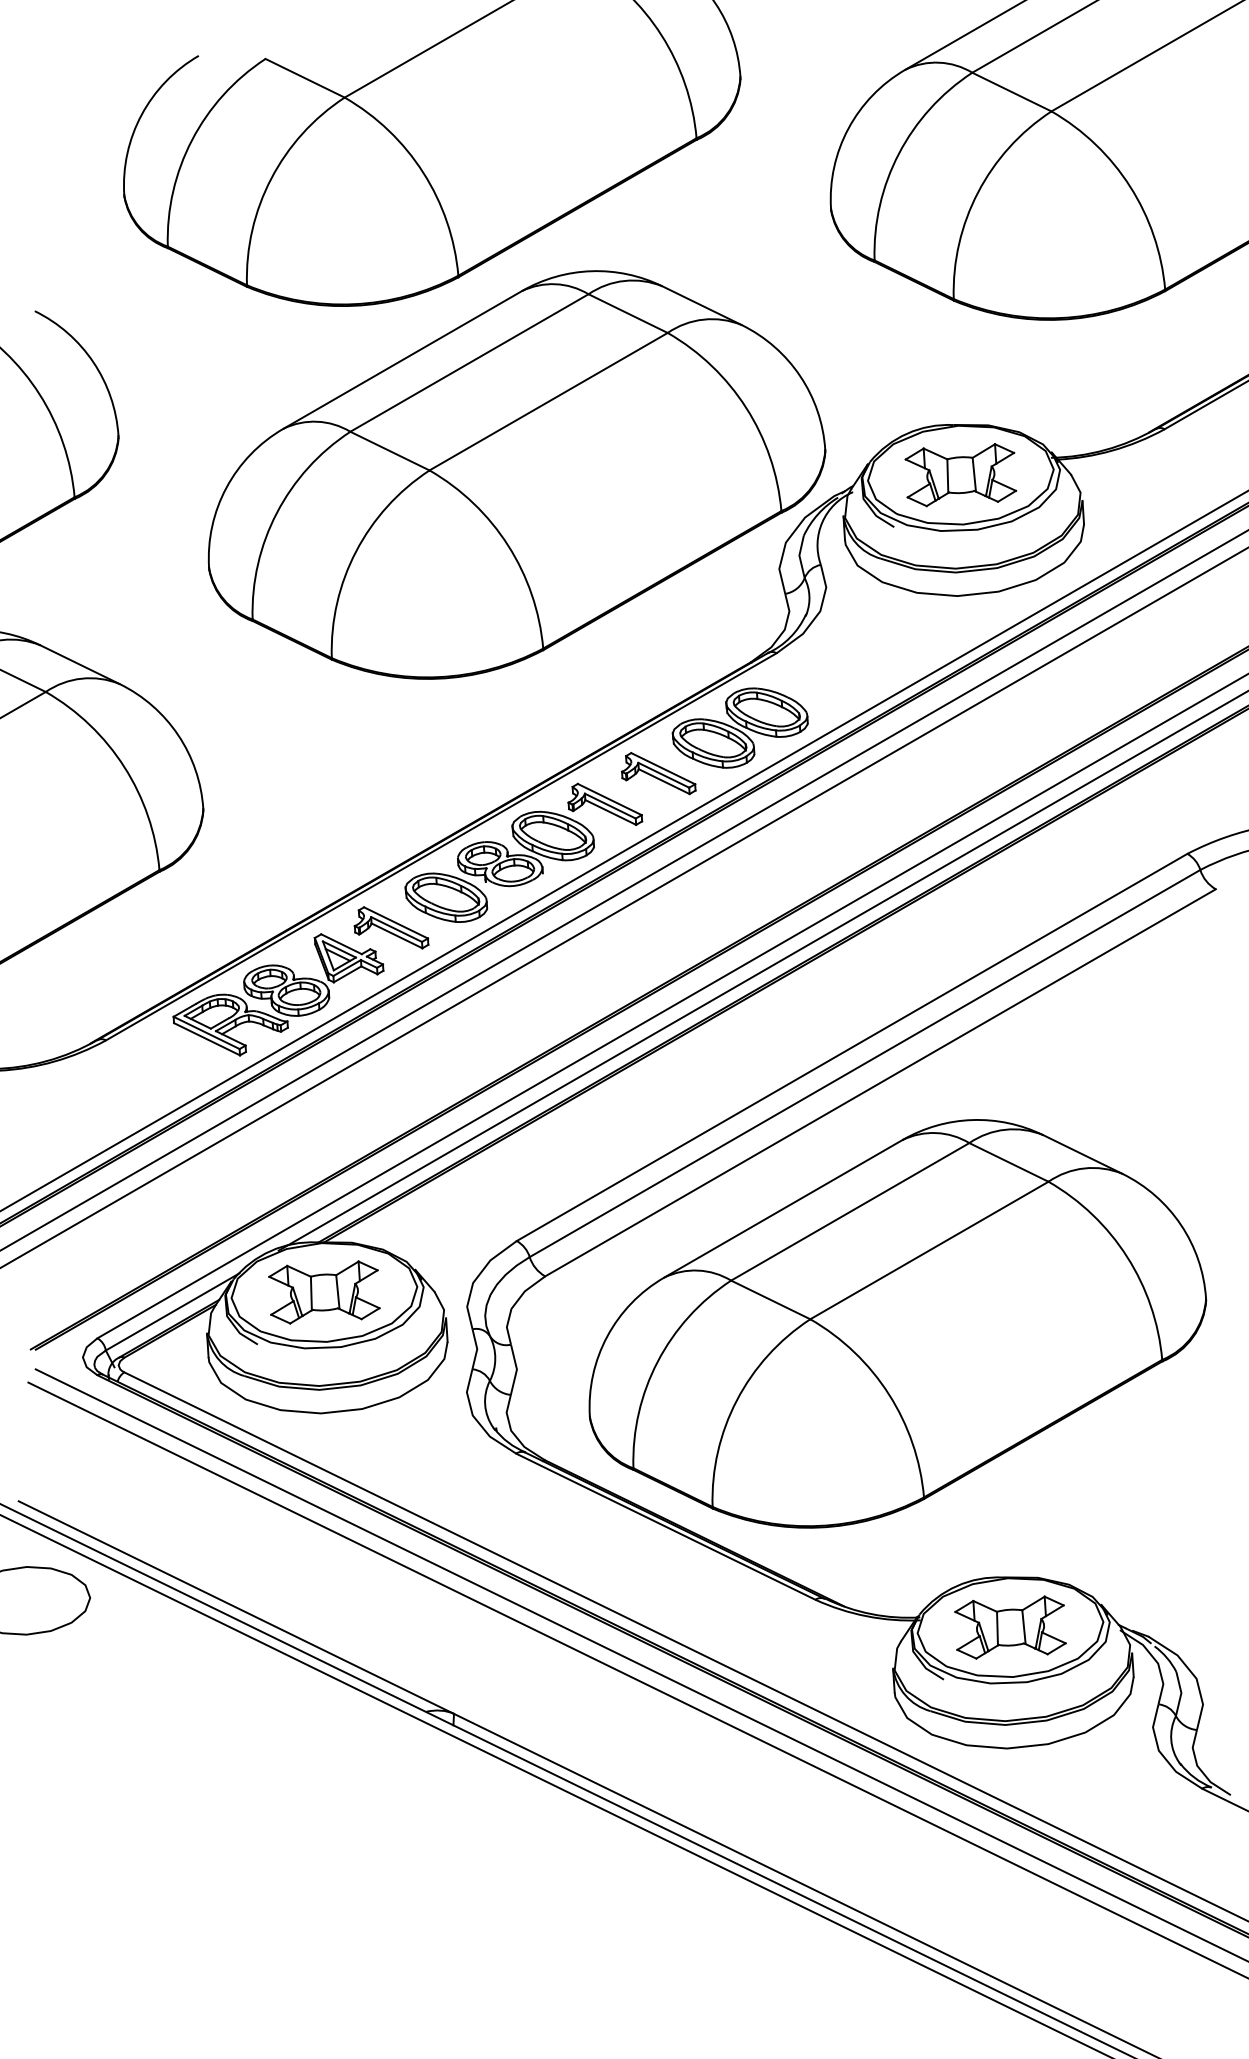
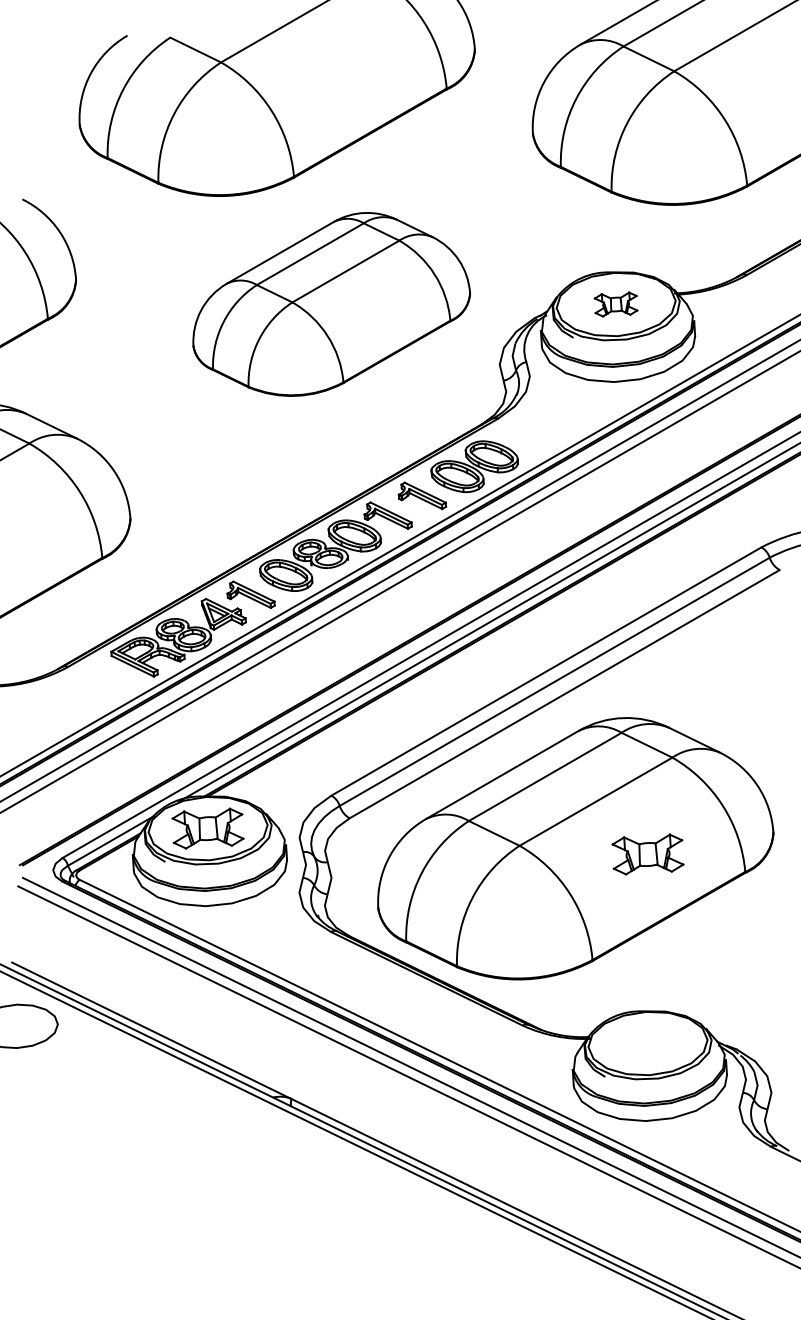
part: (516, 475) -> (331, 304), size x0.7
part: (959, 475) -> (615, 304), size x0.6
part: (1009, 1627) -> (647, 854), moved

